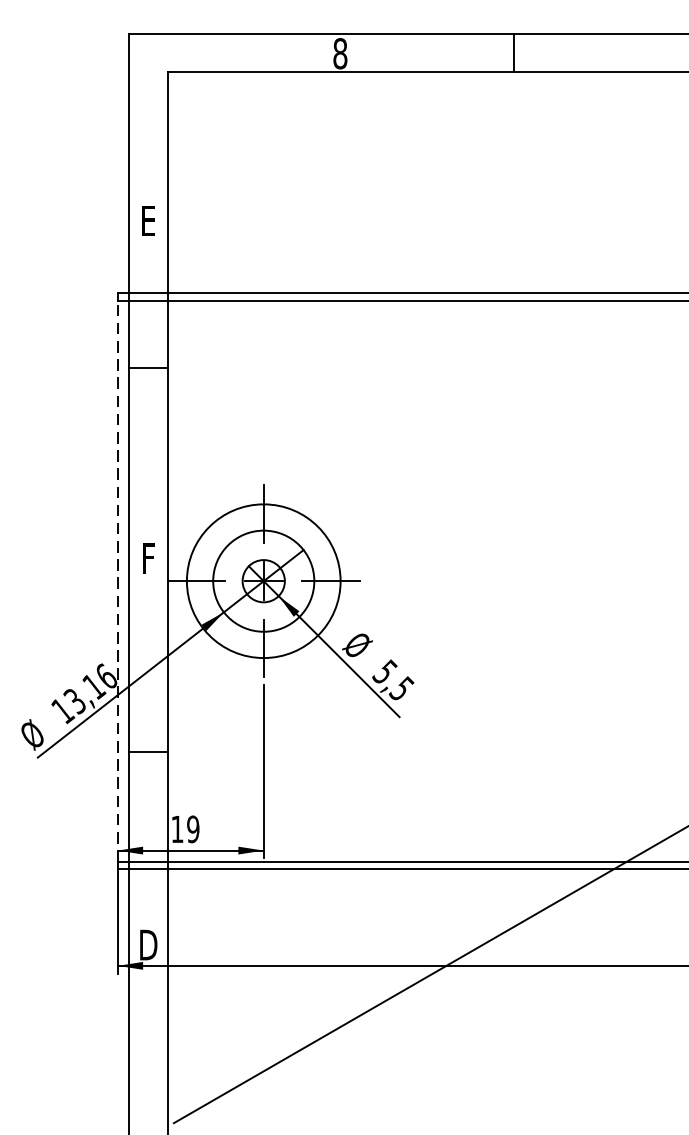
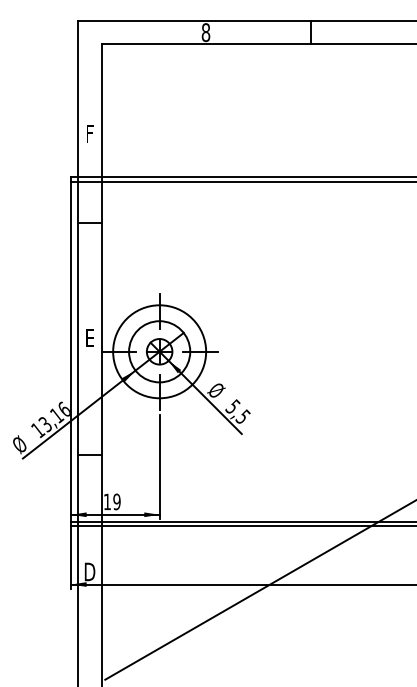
text: (147, 220) -> (89, 133), E -> F
text: (147, 557) -> (89, 337), F -> E
line: (118, 580) -> (71, 351), dashed -> solid

